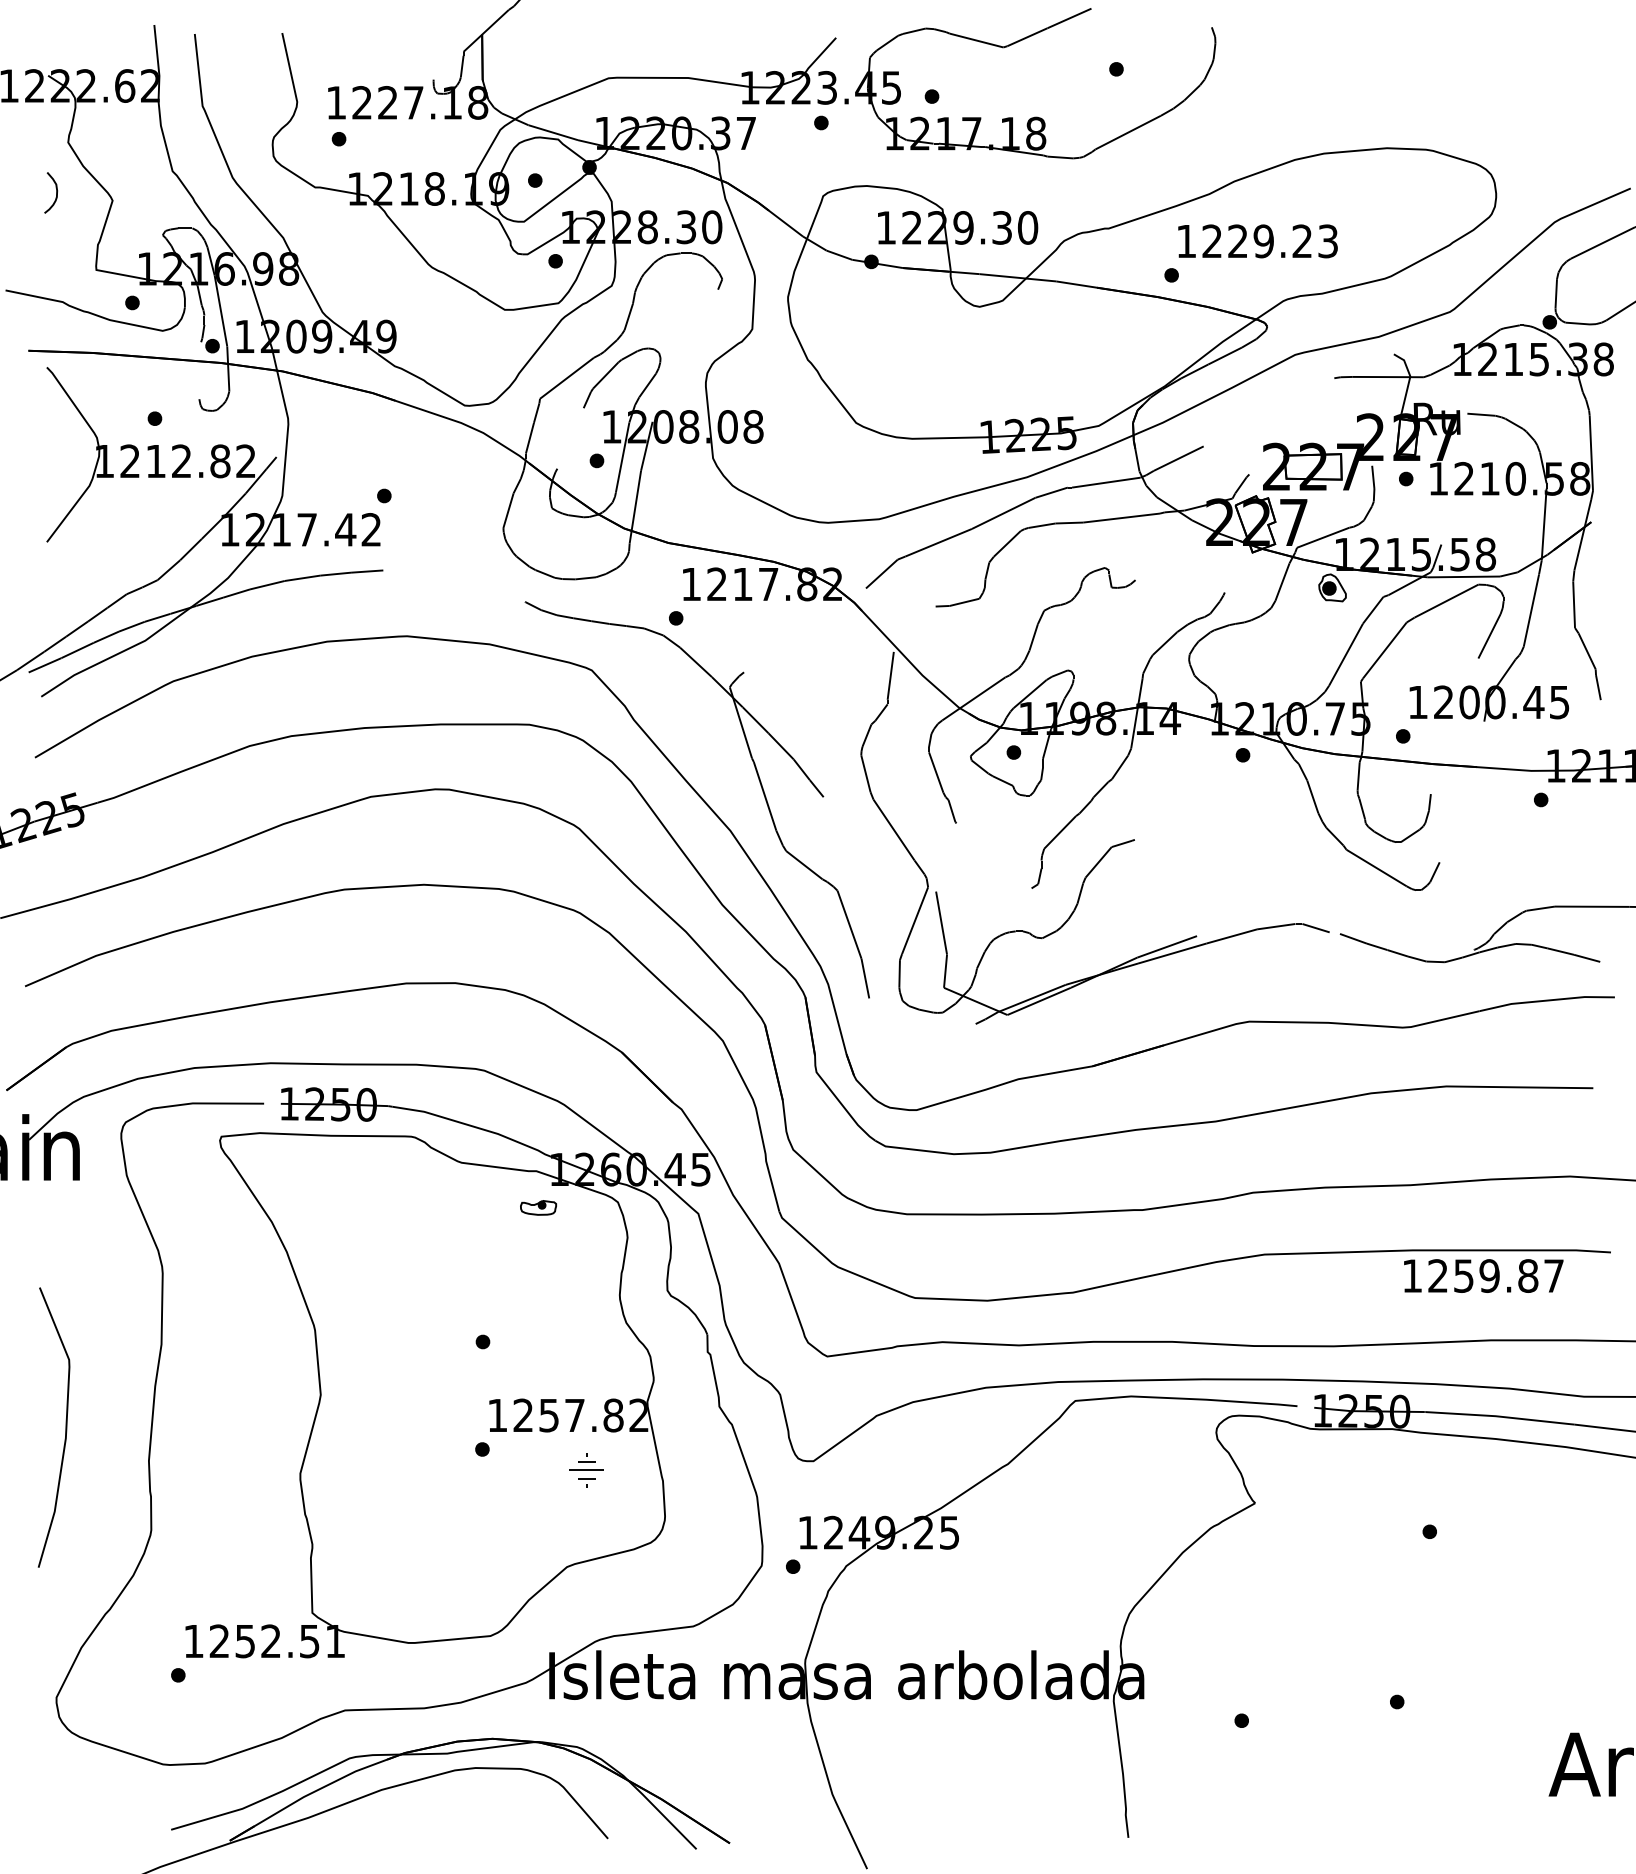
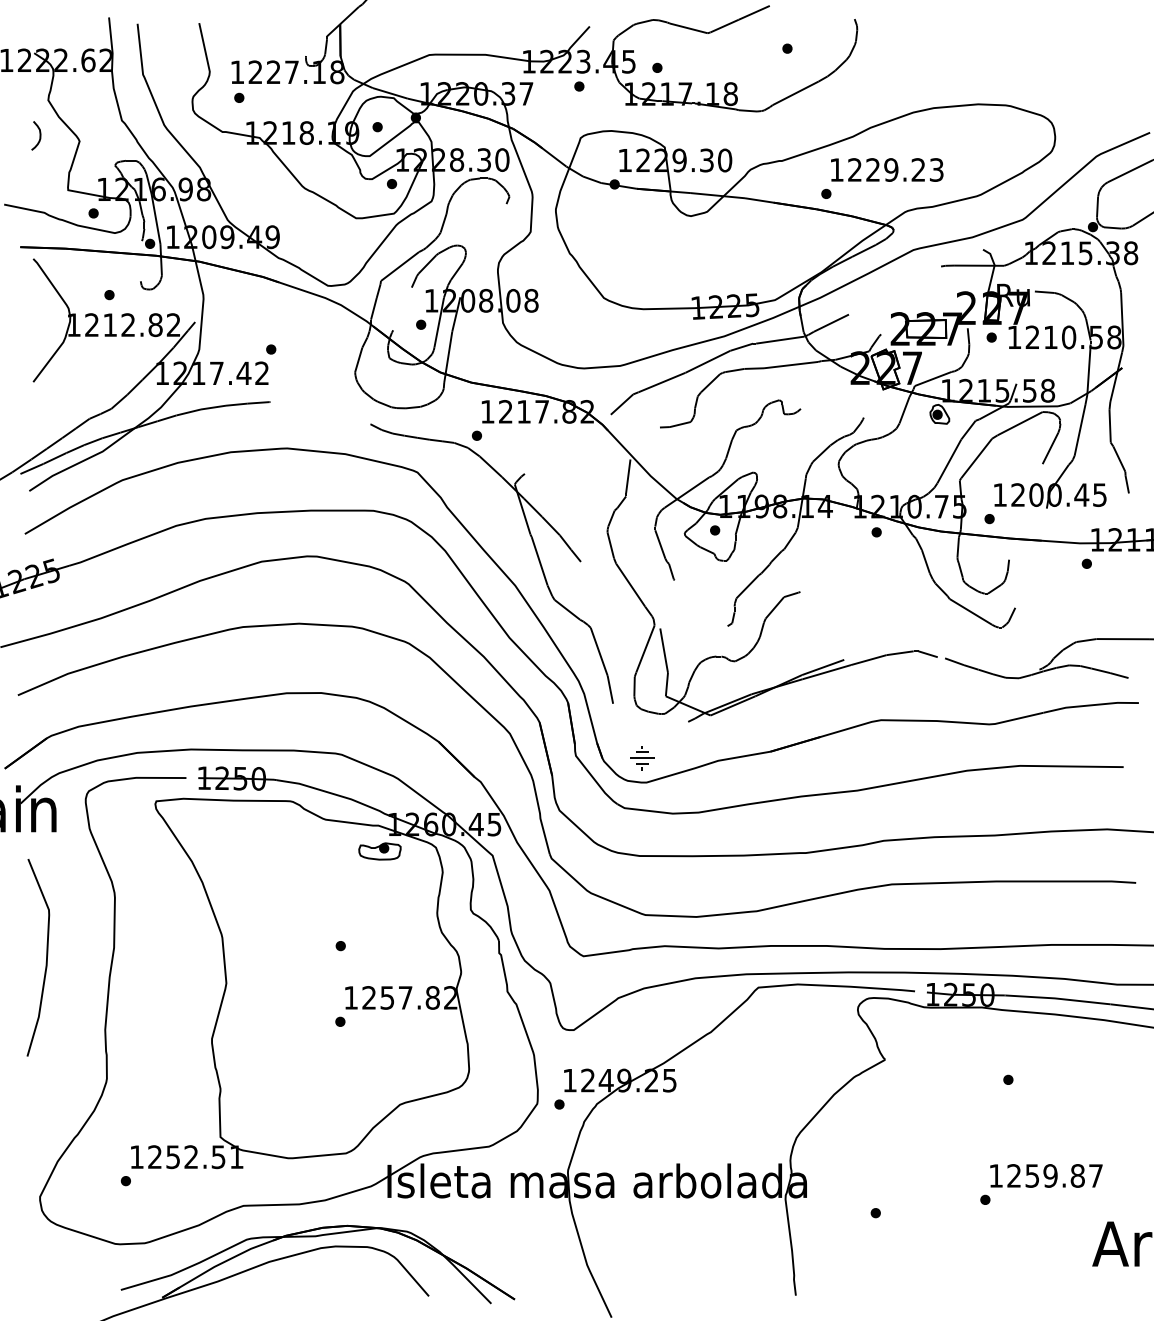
part: (538, 1207) -> (379, 851), size x1.67
text: (1483, 1275) -> (1046, 1175), moved
curve: (65, 1427) -> (46, 957), moved
part: (586, 1470) -> (642, 758), moved

